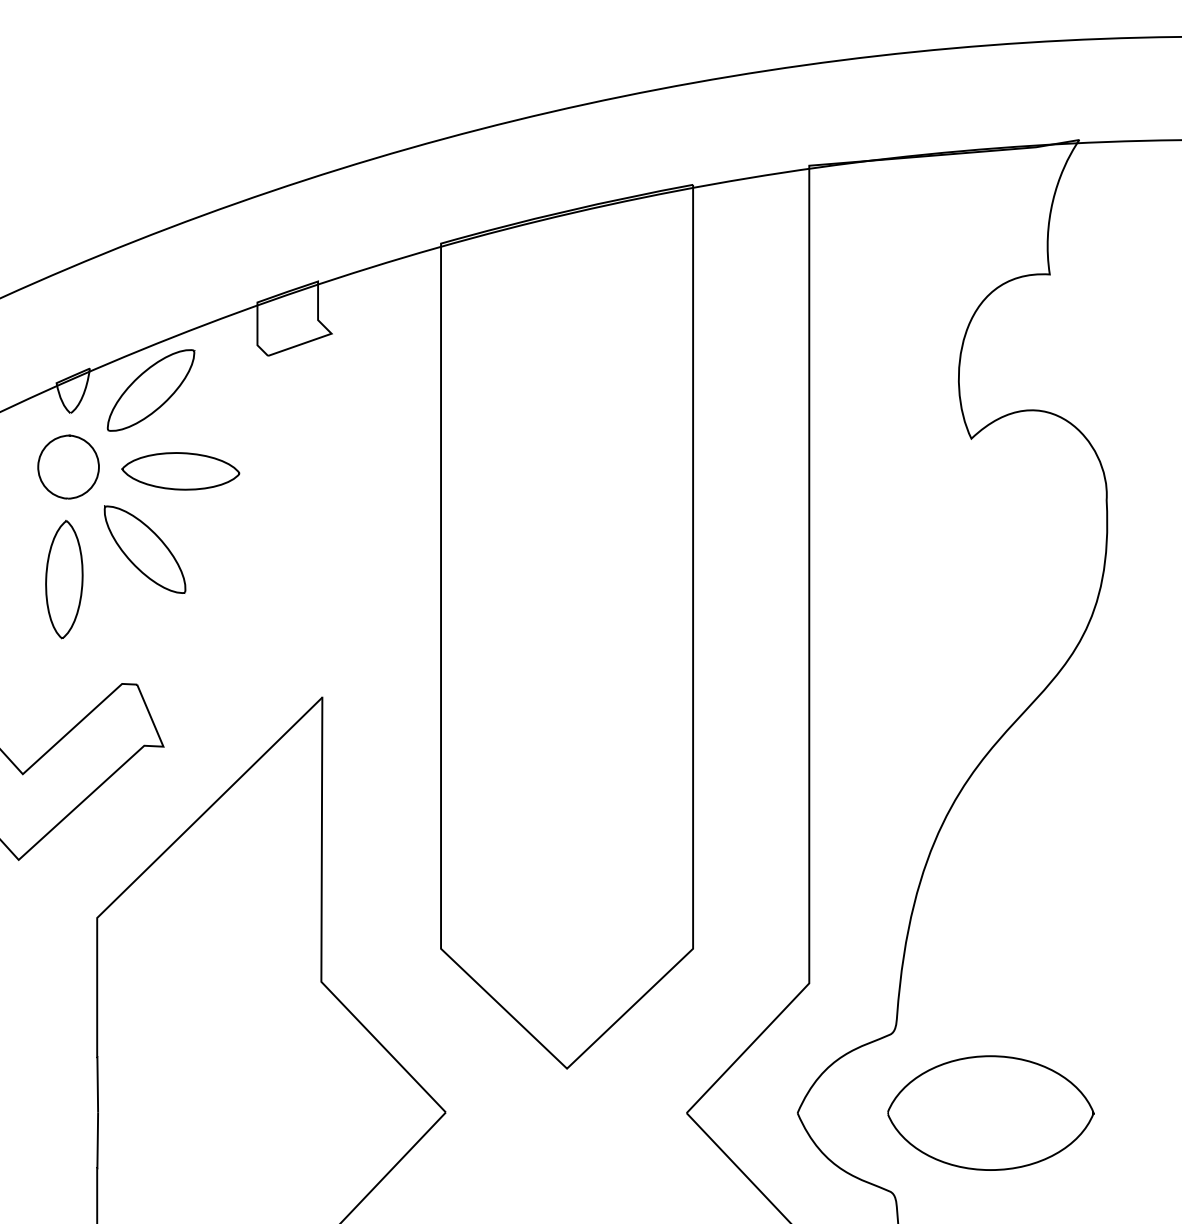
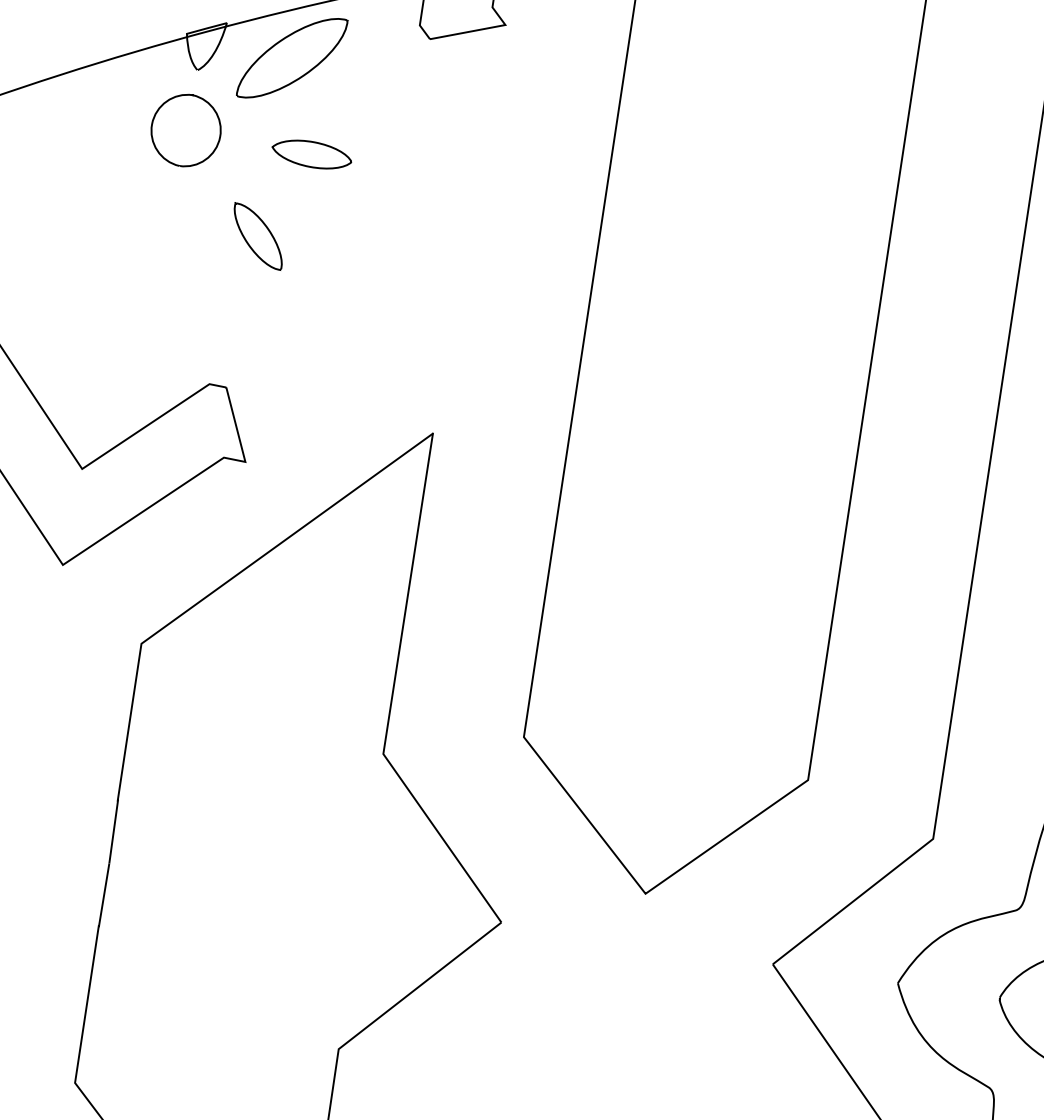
part: (180, 471) -> (311, 154), size x0.6
part: (144, 549) -> (257, 236), size x0.6
part: (64, 579) -> (162, 256), removed

